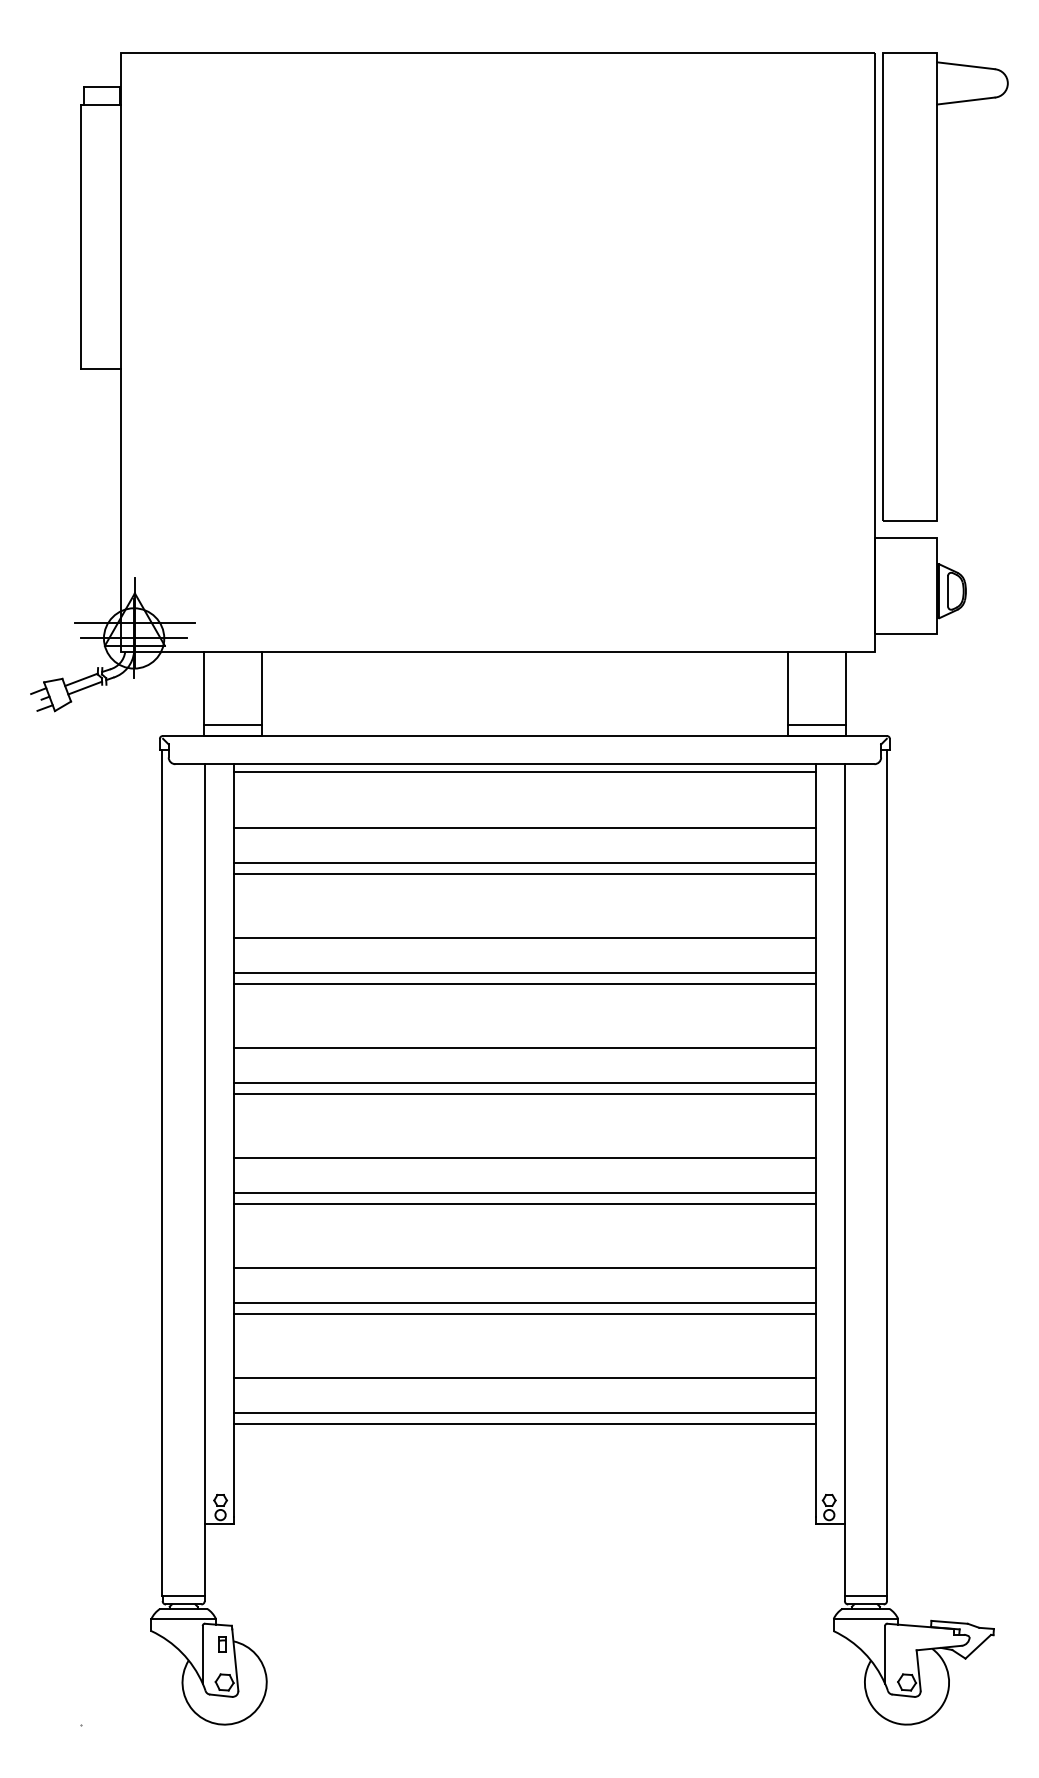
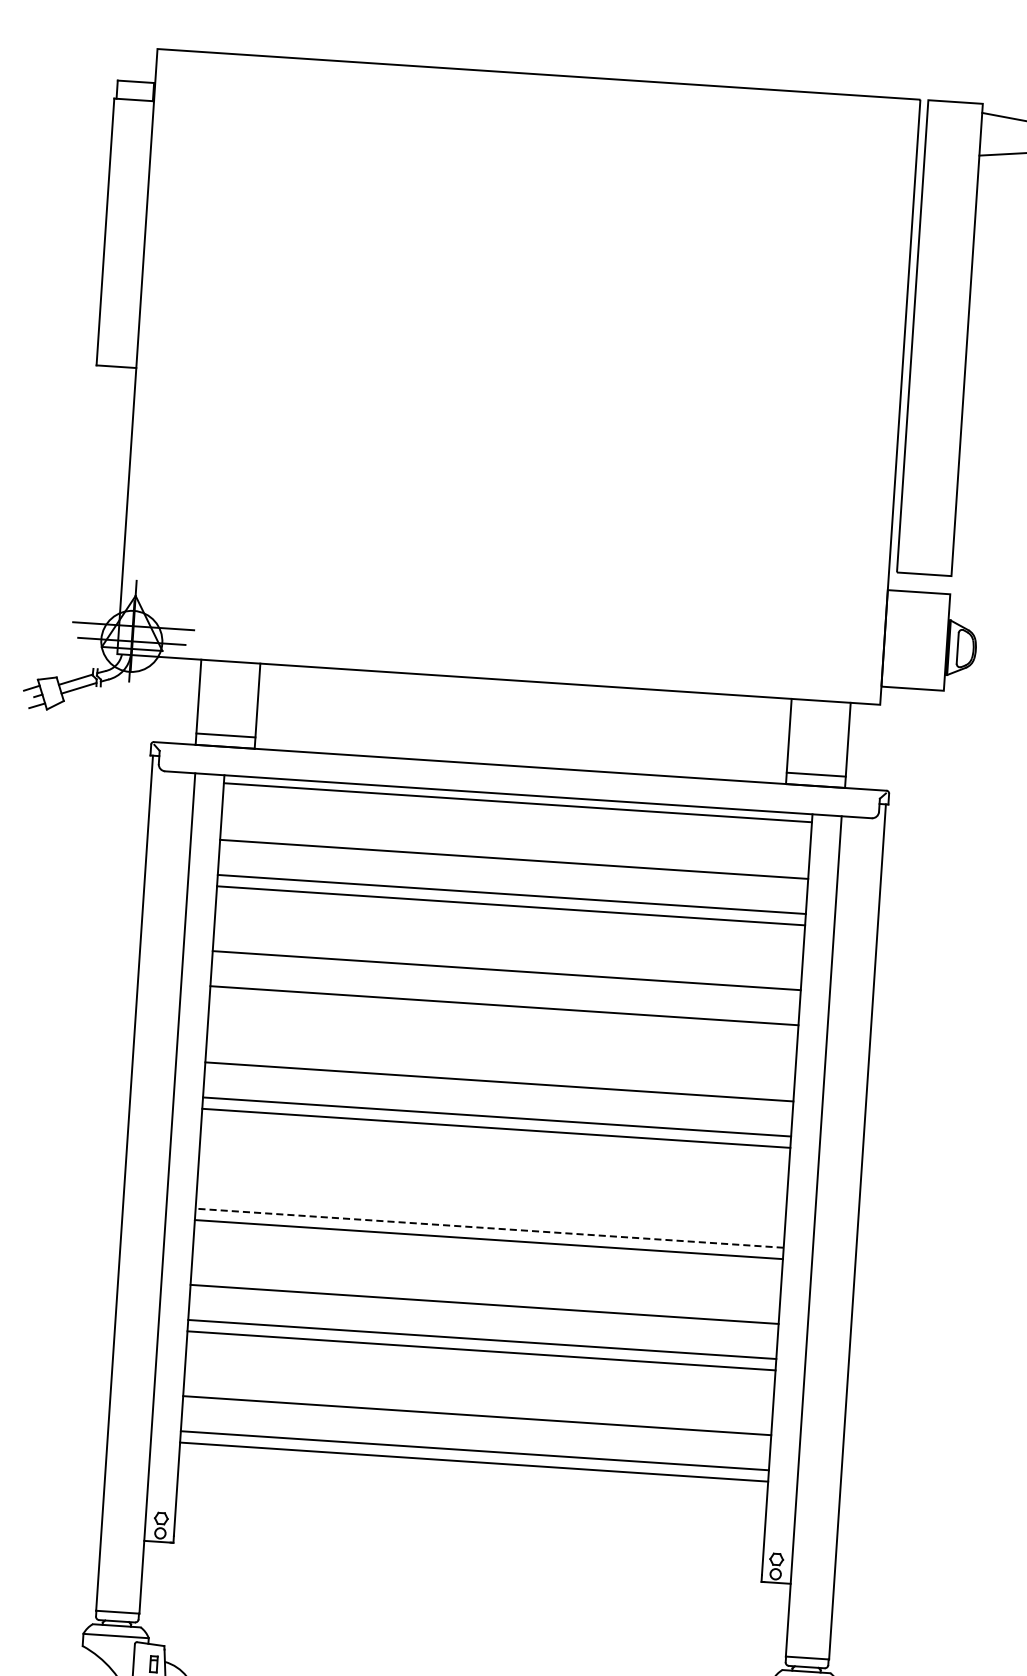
line: (524, 984) -> (503, 1017), removed
line: (524, 1158) -> (491, 1193), removed
line: (524, 1193) -> (489, 1228), solid -> dashed

